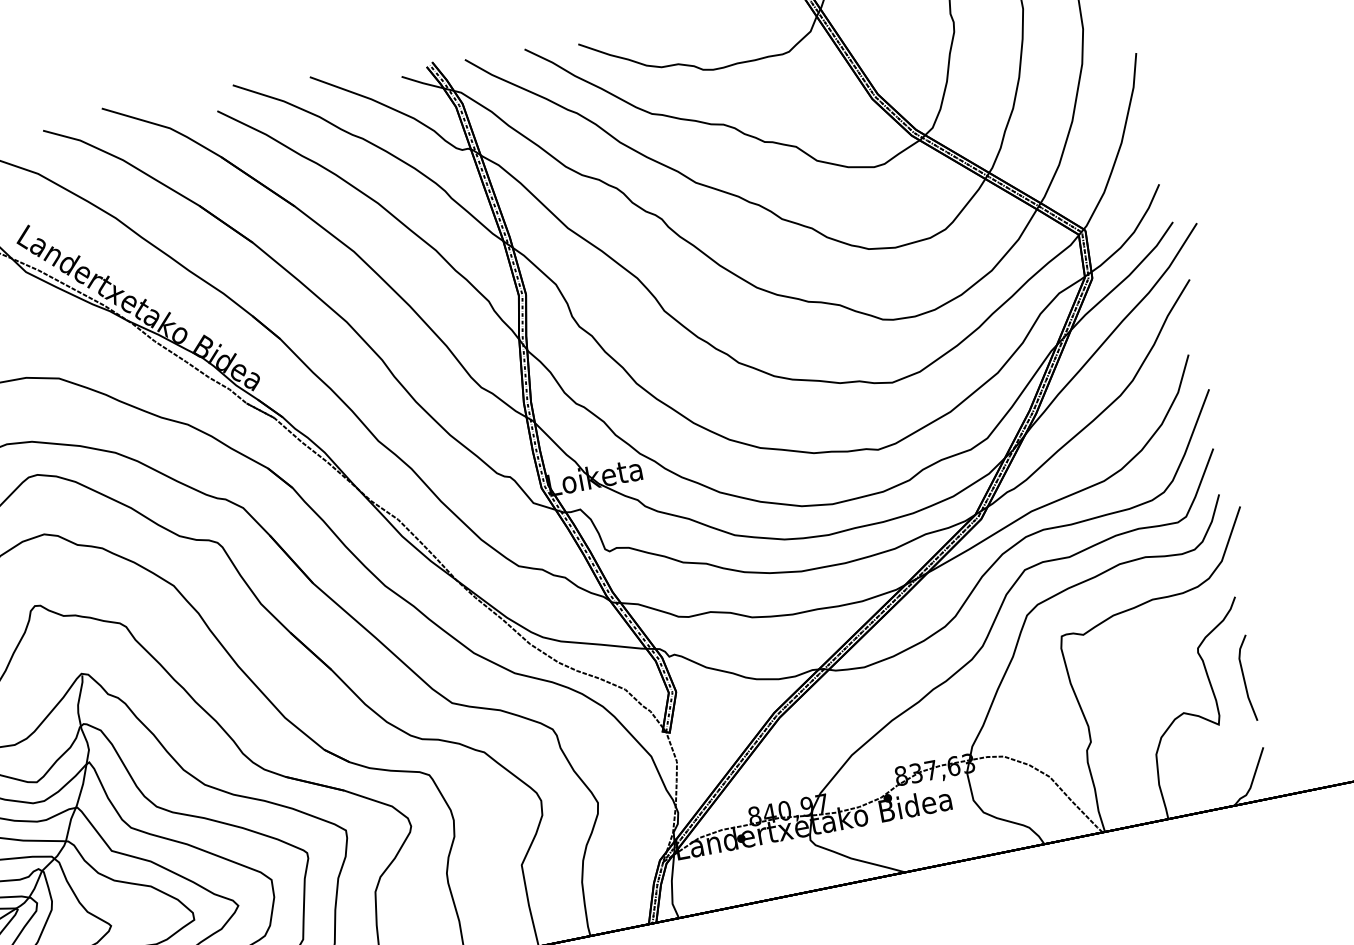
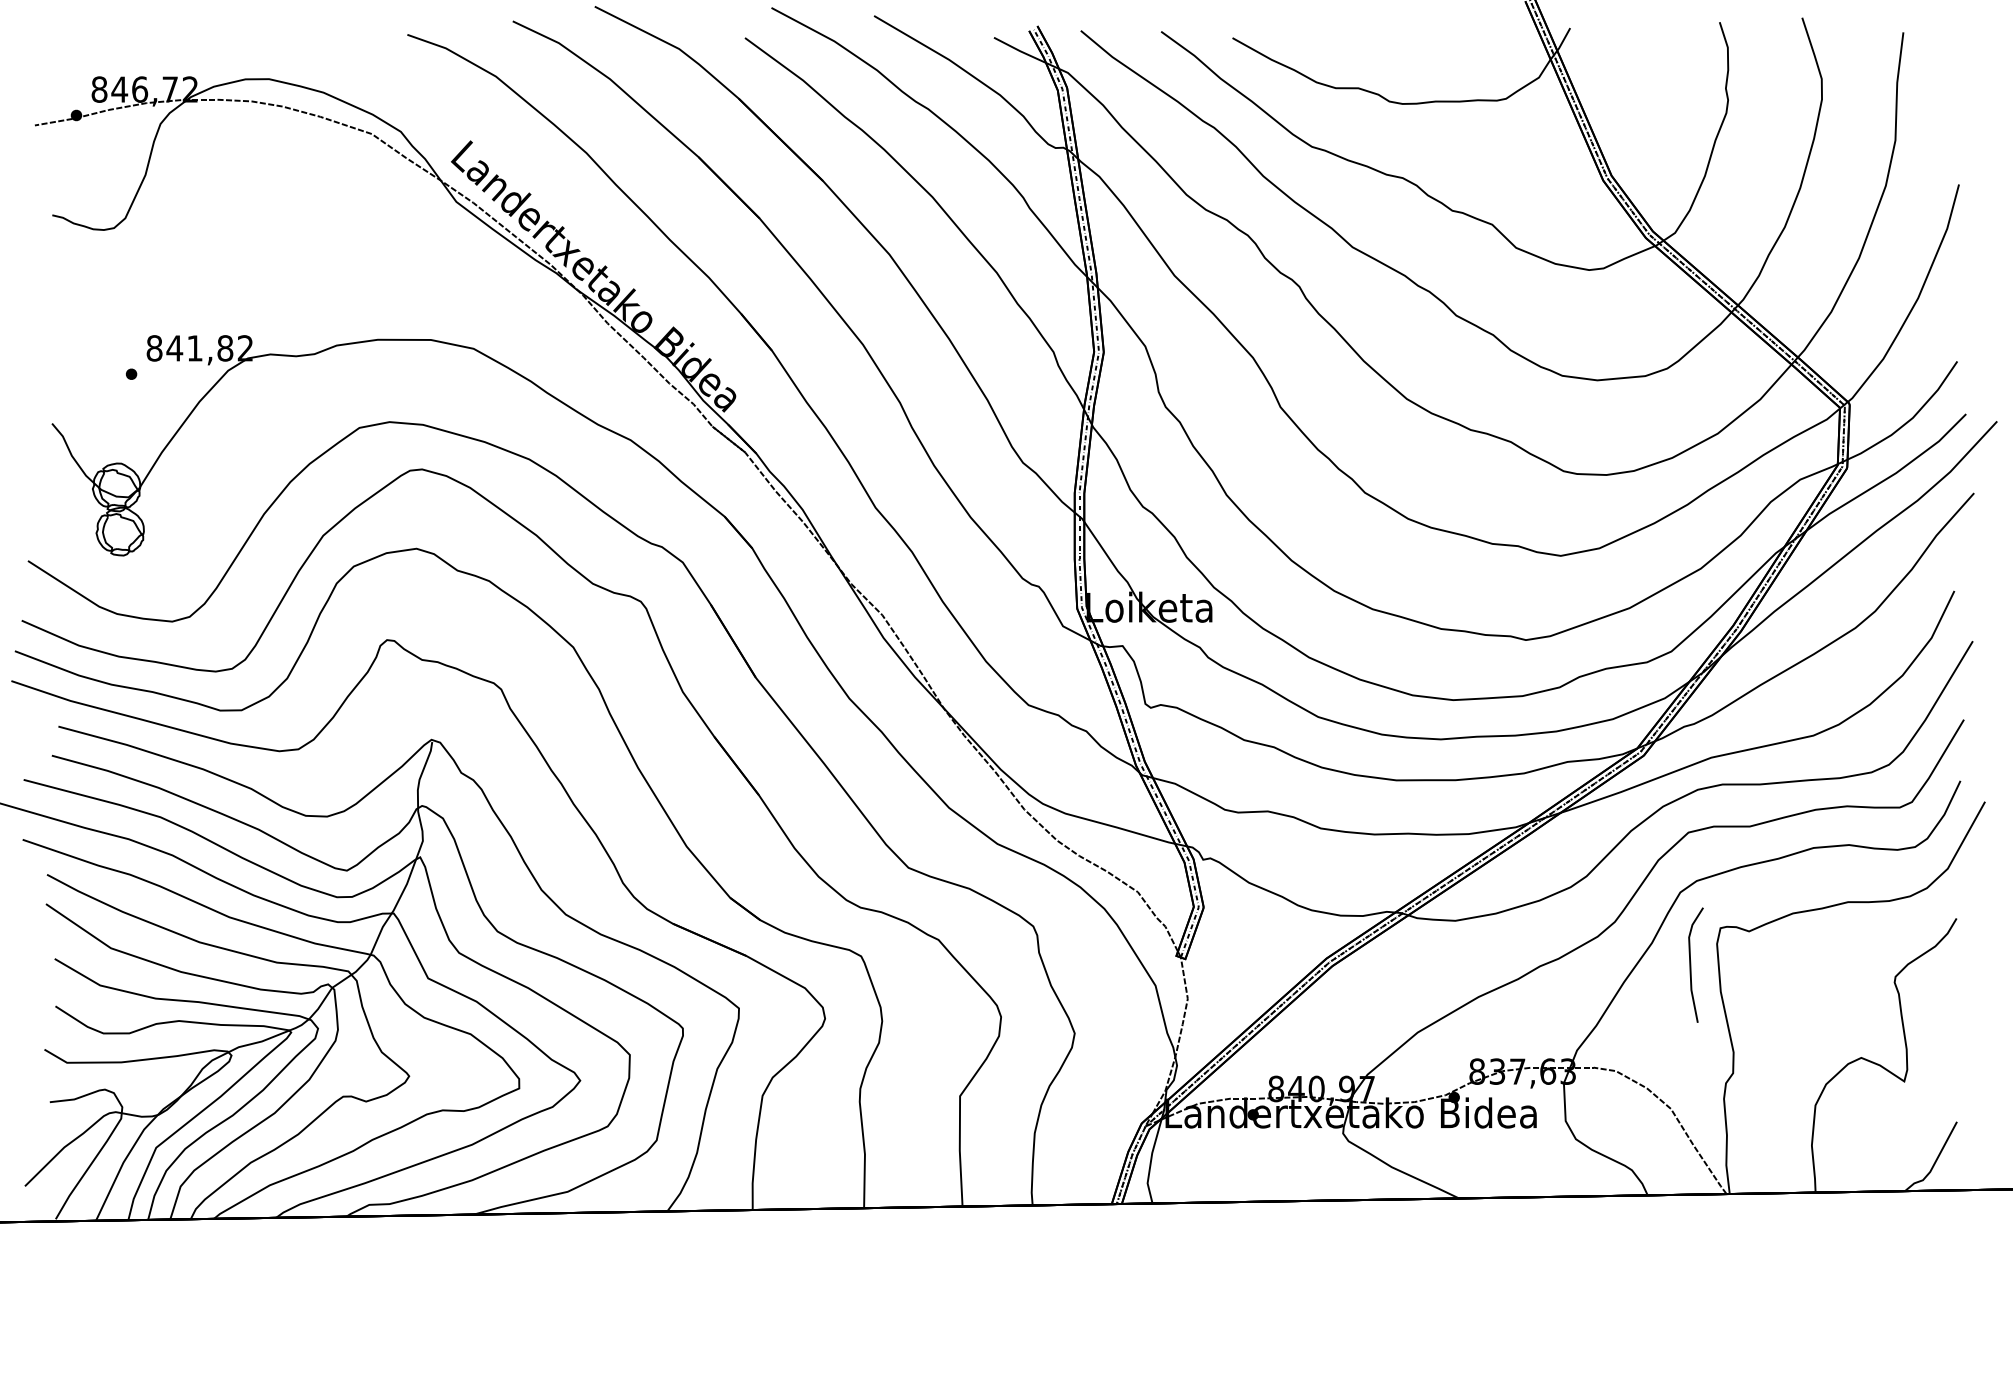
line: (1244, 678) -> (1691, 964), moved

